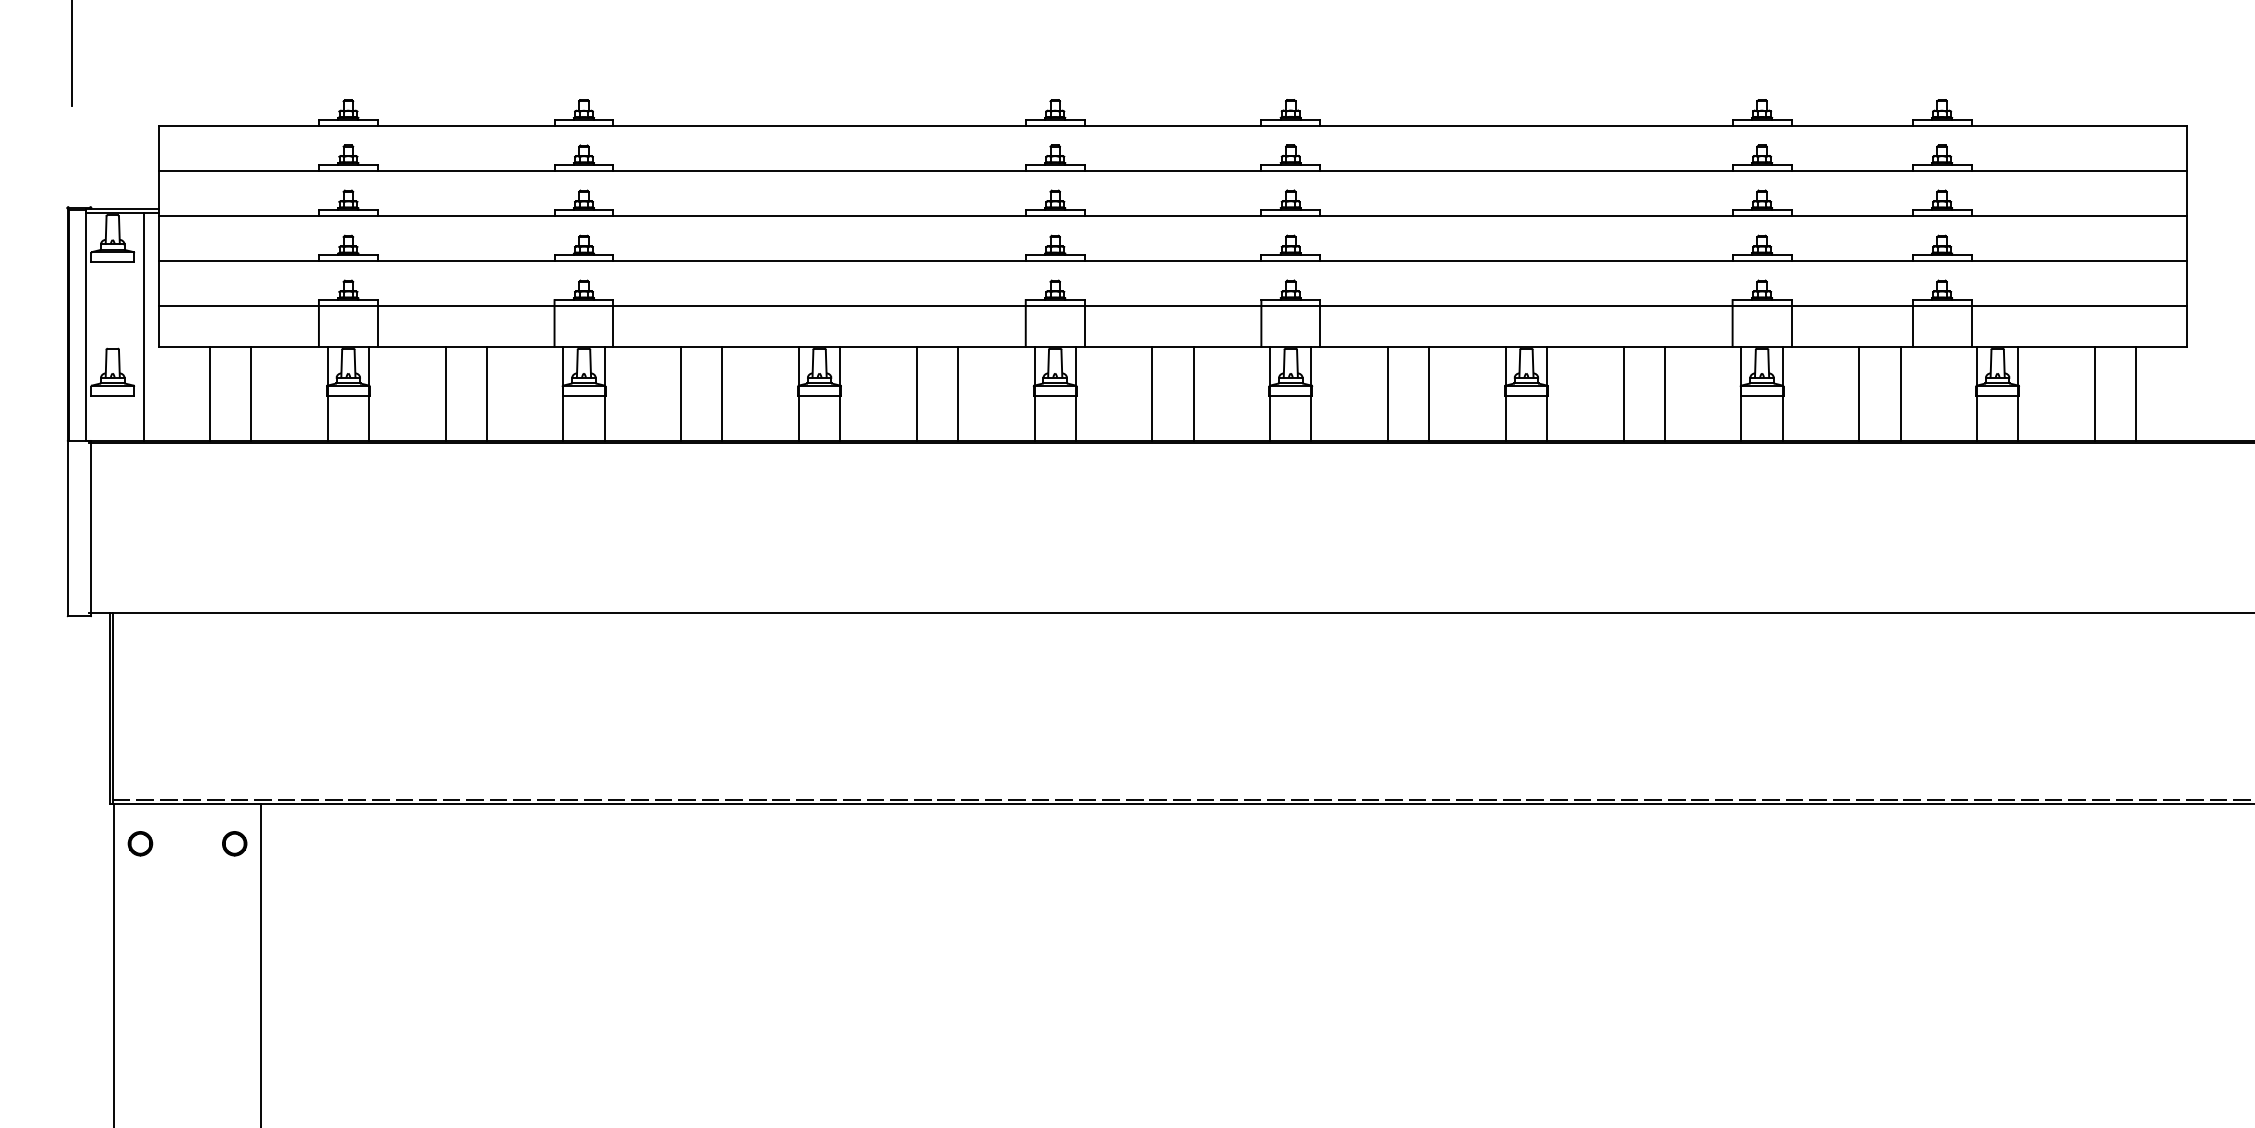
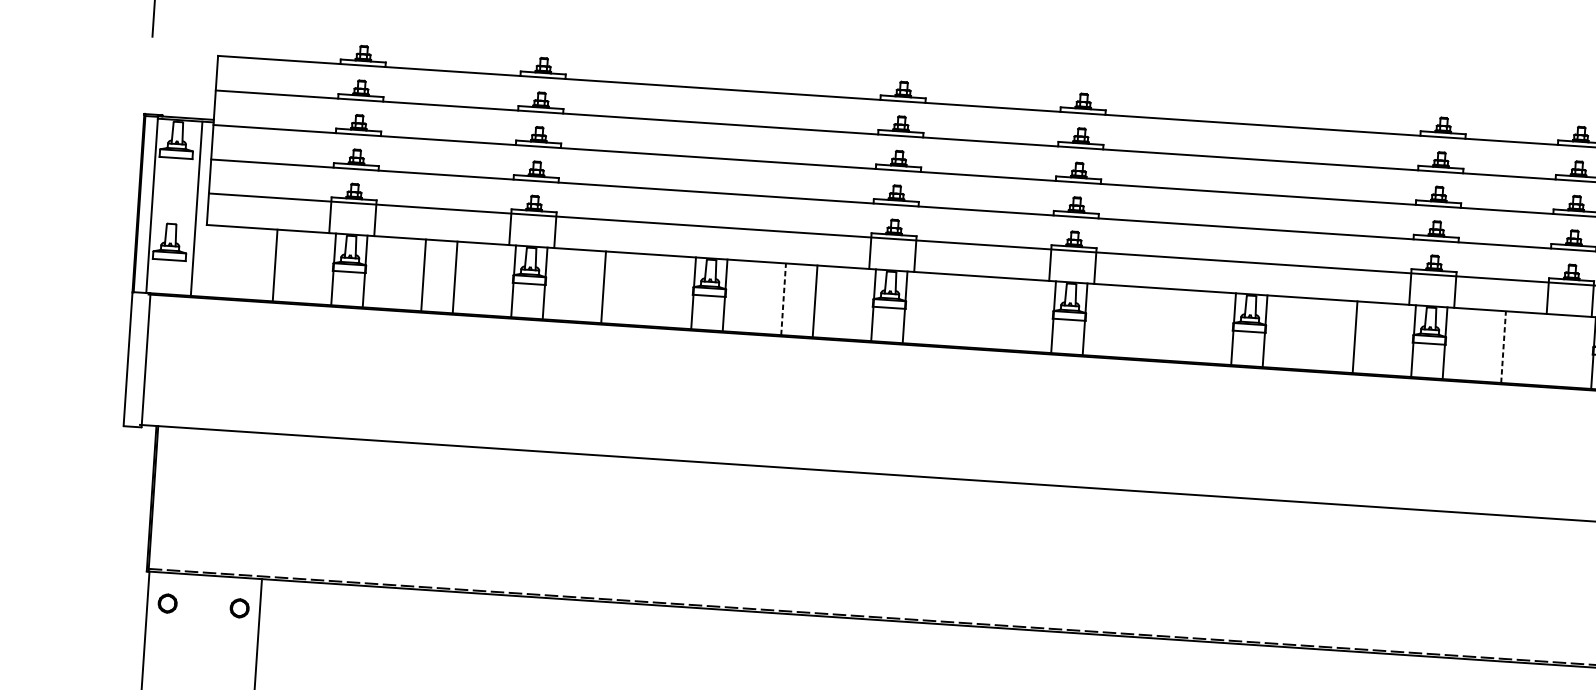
line: (209, 393) -> (243, 263), removed
line: (722, 393) -> (635, 289), removed
line: (916, 393) -> (783, 299), solid -> dashed
line: (1152, 393) -> (963, 310), removed
line: (1193, 393) -> (994, 313), removed
line: (1388, 393) -> (1143, 322), removed
line: (1429, 393) -> (1175, 325), removed
line: (1623, 393) -> (1323, 334), removed
line: (1859, 393) -> (1503, 346), solid -> dashed
line: (1900, 393) -> (1535, 348), removed

